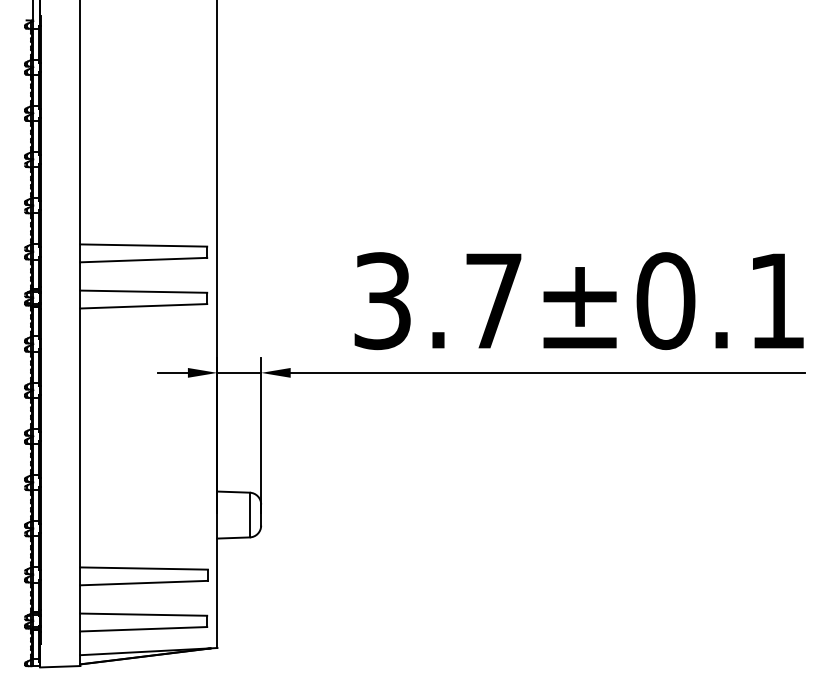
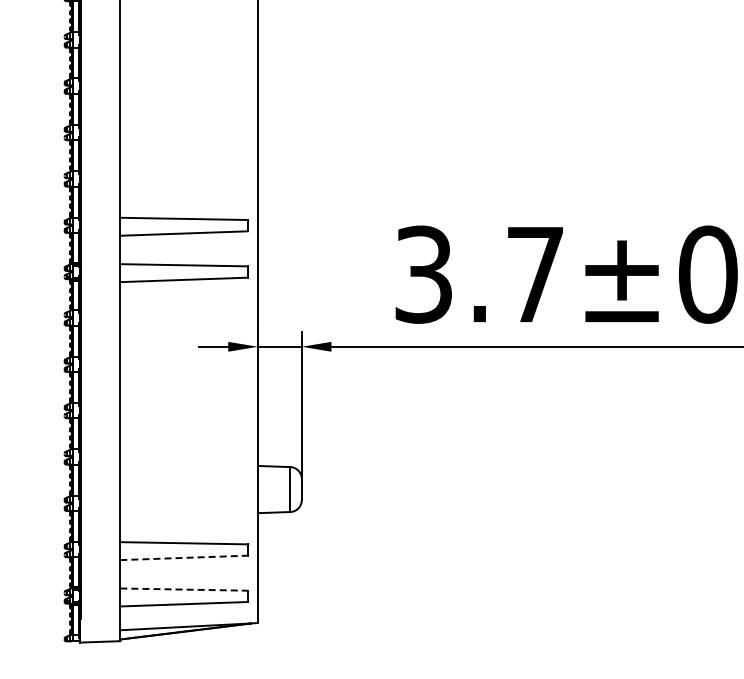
line: (144, 583) -> (184, 558), solid -> dashed
line: (144, 614) -> (184, 589), solid -> dashed

